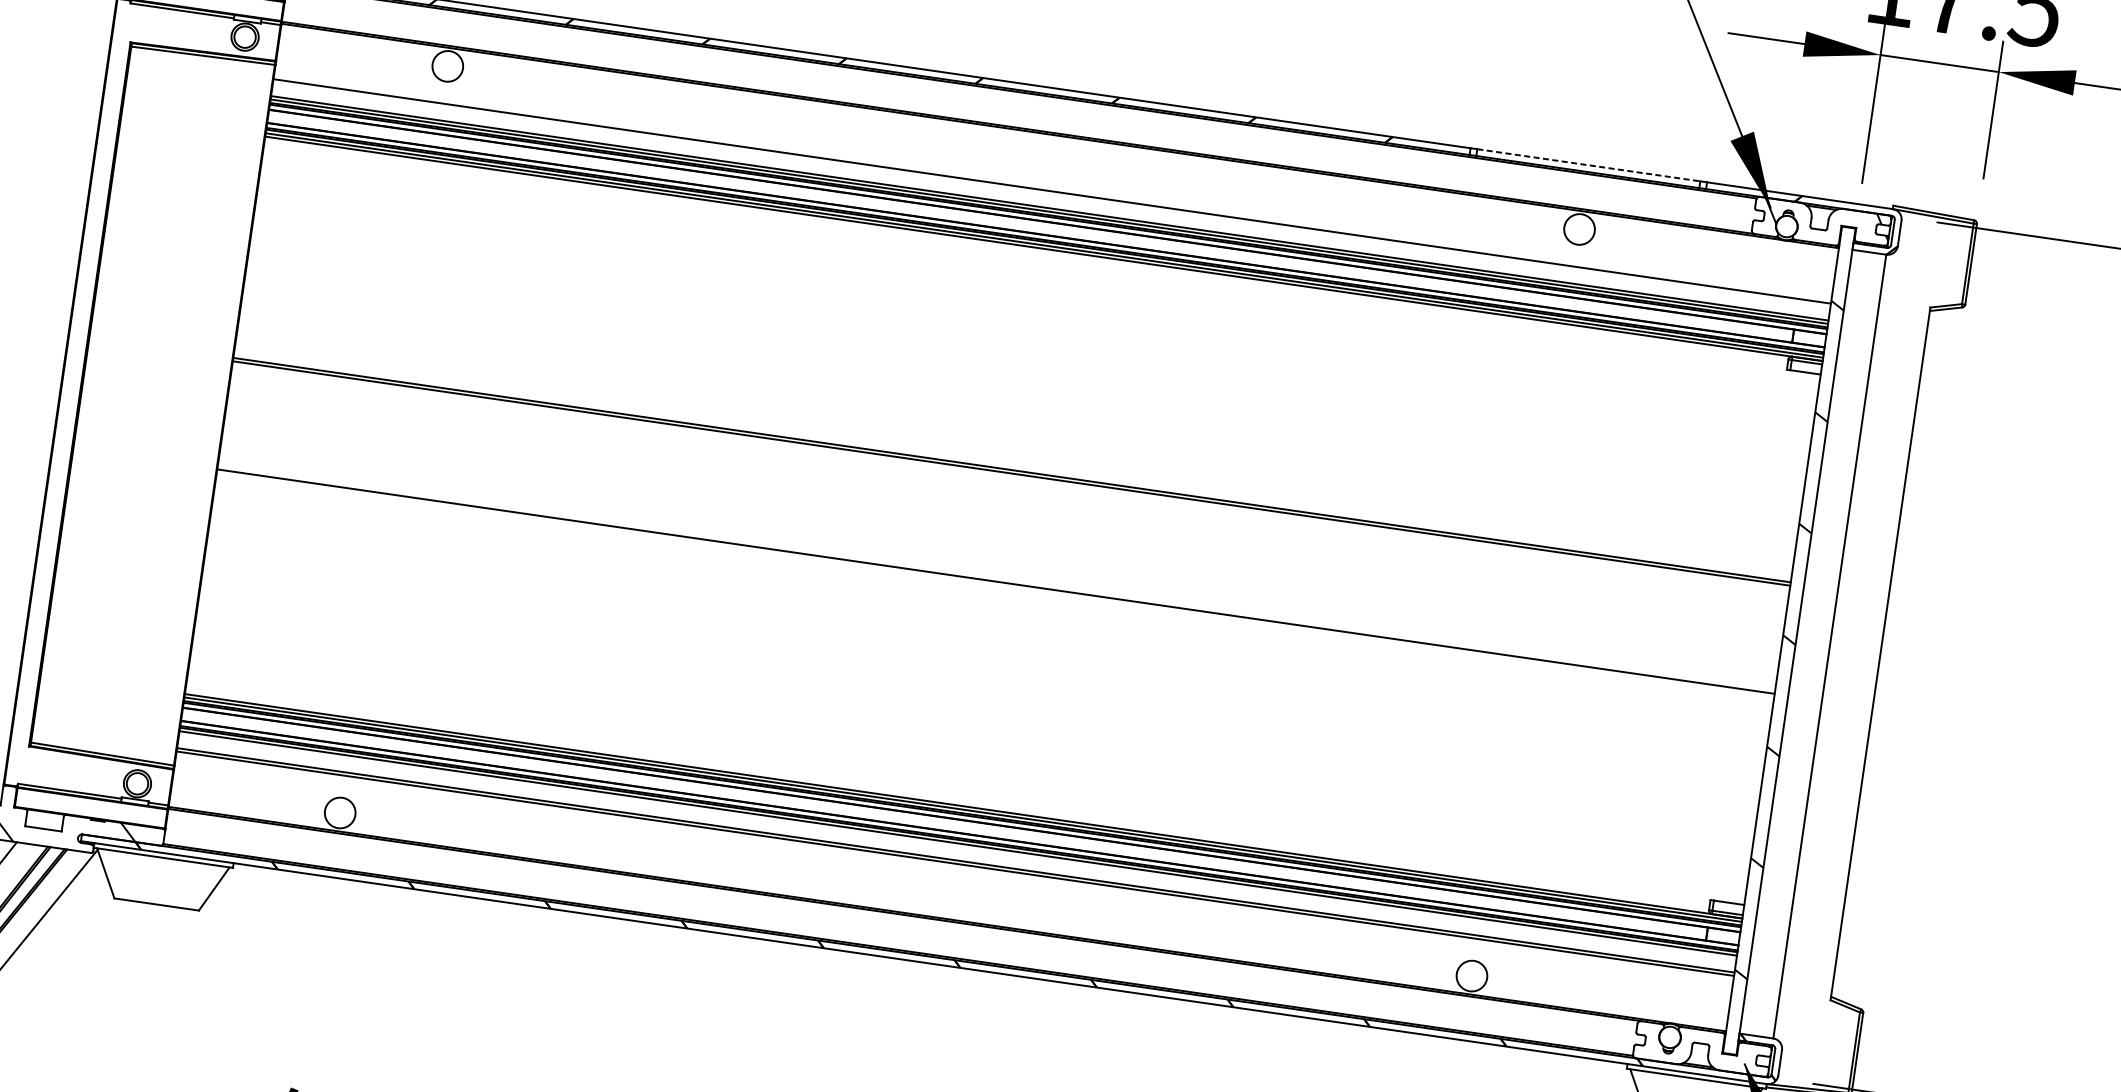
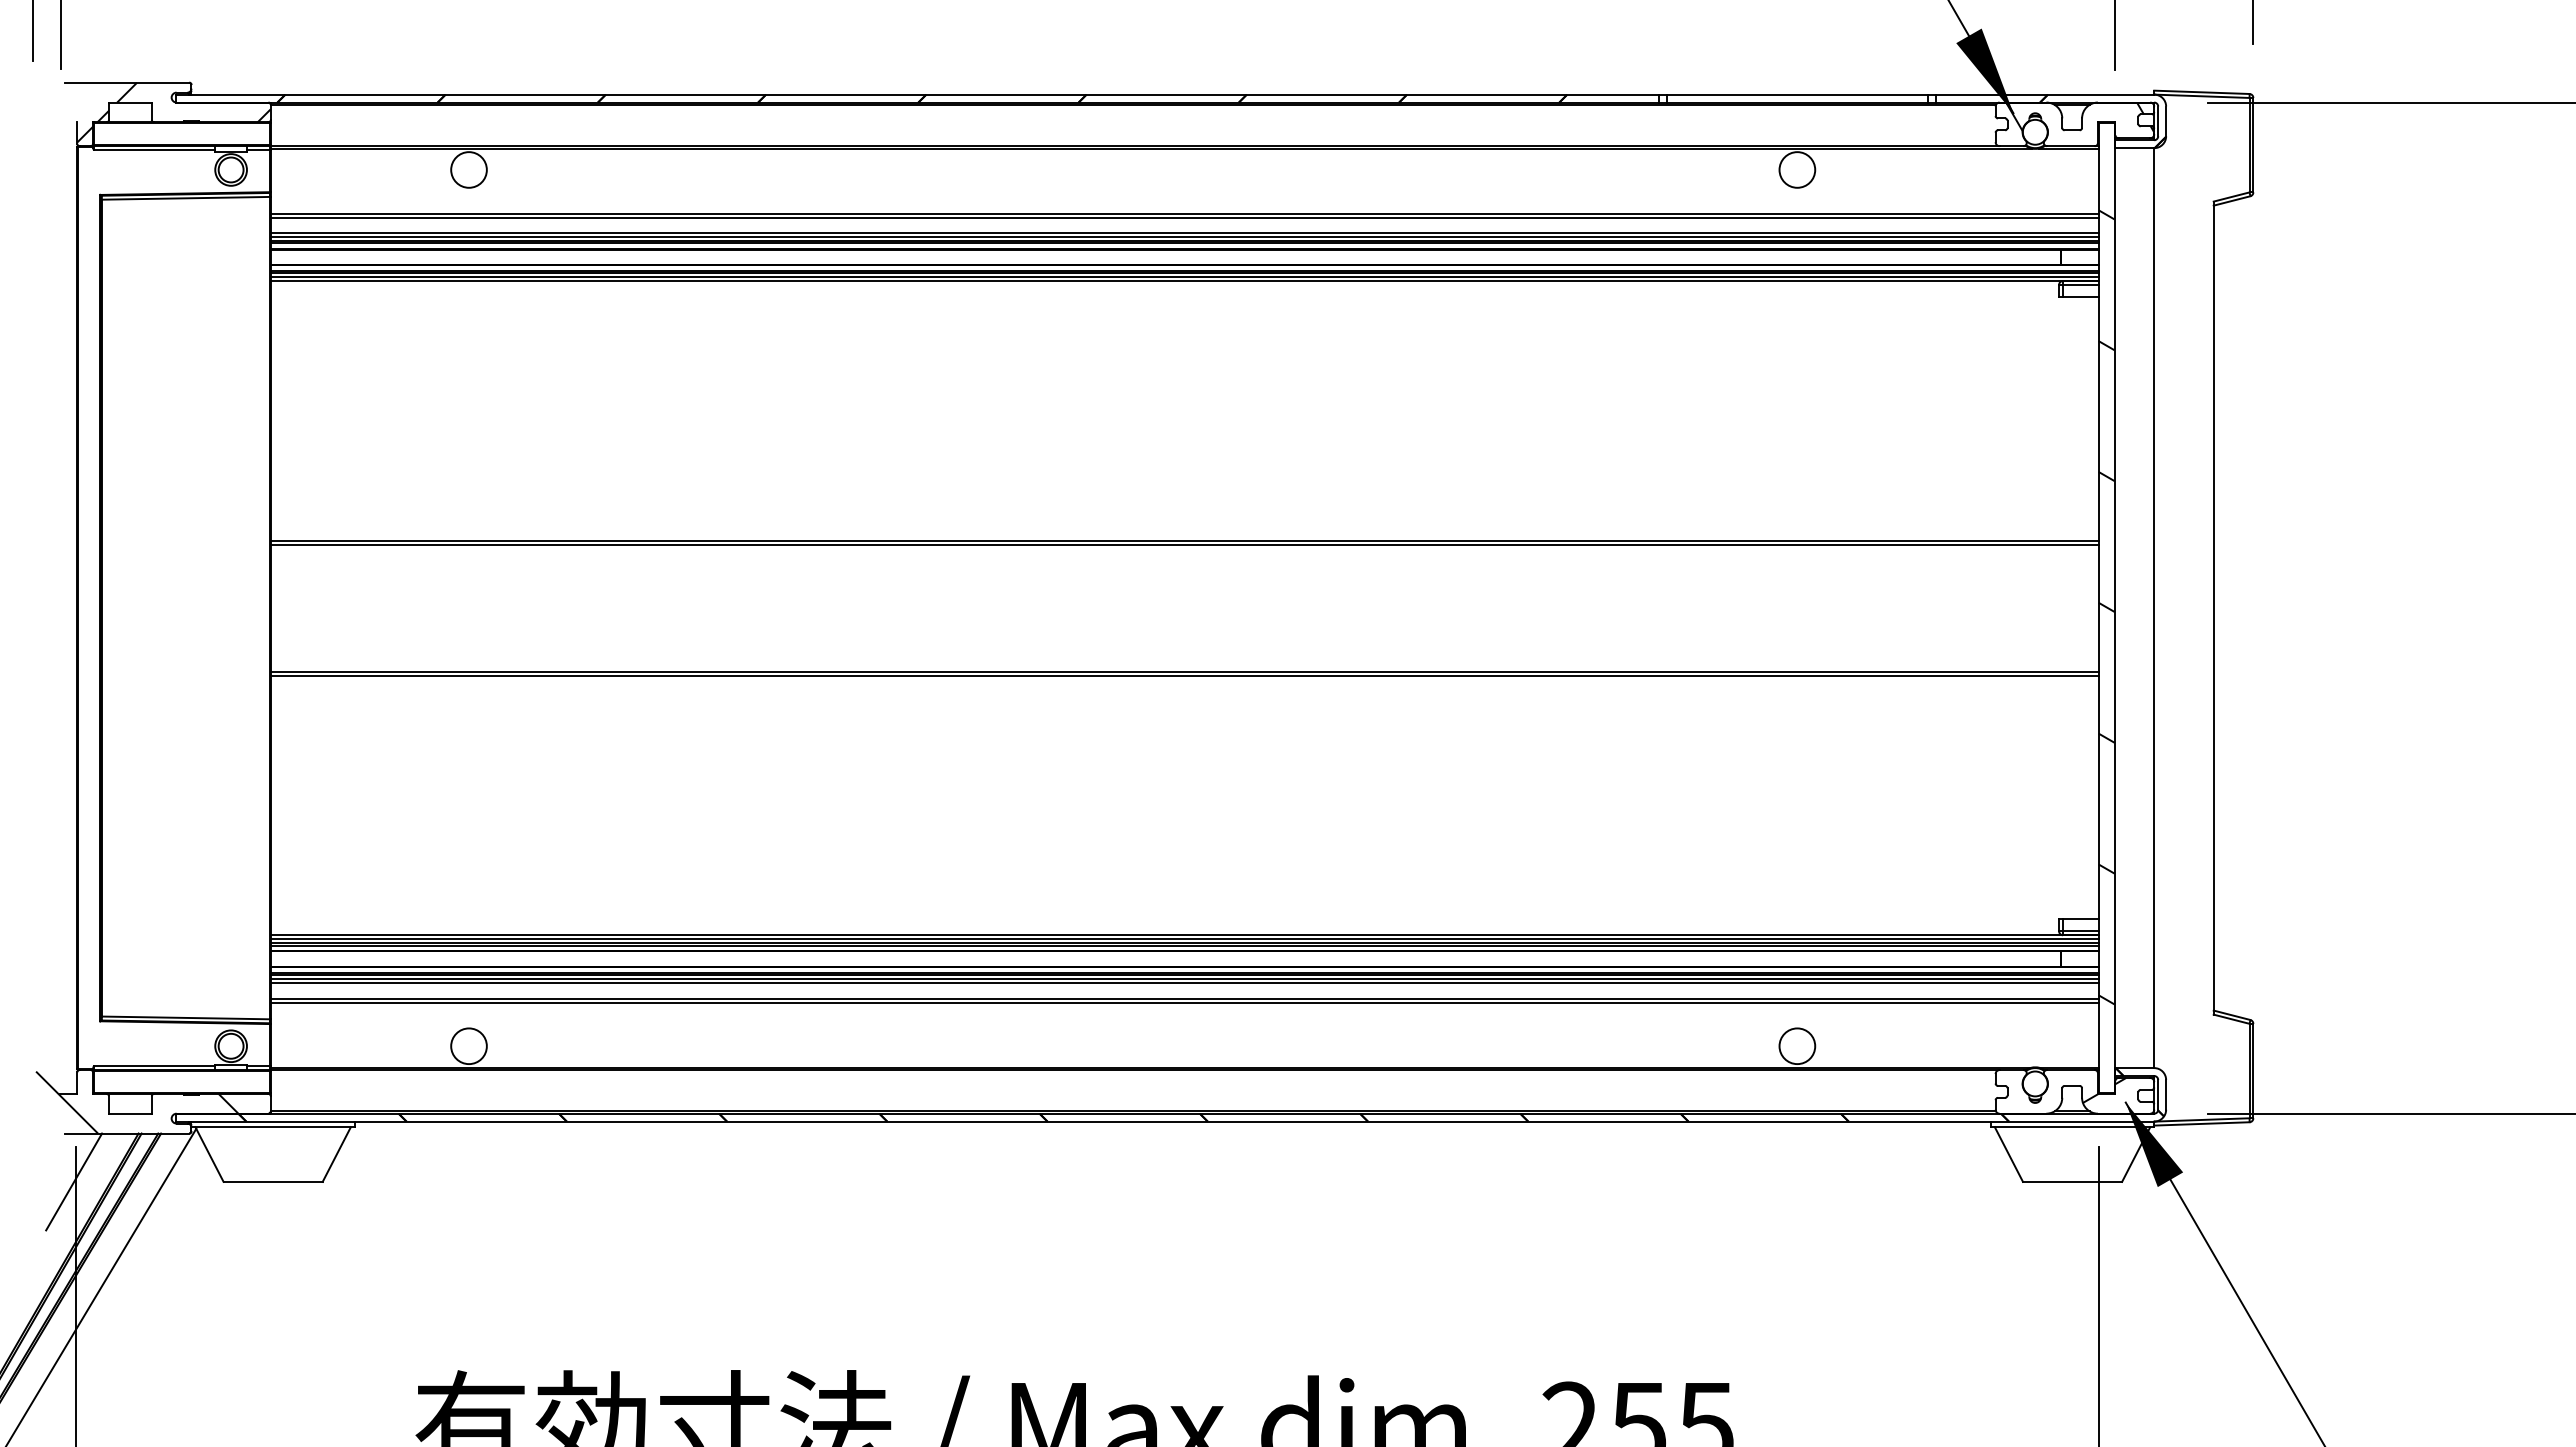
line: (1588, 165) -> (1797, 94), dashed -> solid
line: (1051, 194) -> (1184, 217), added
line: (995, 584) -> (1184, 675), added
line: (957, 846) -> (1184, 982), added
hatch: (1728, 1051) -> (2104, 1090), added

